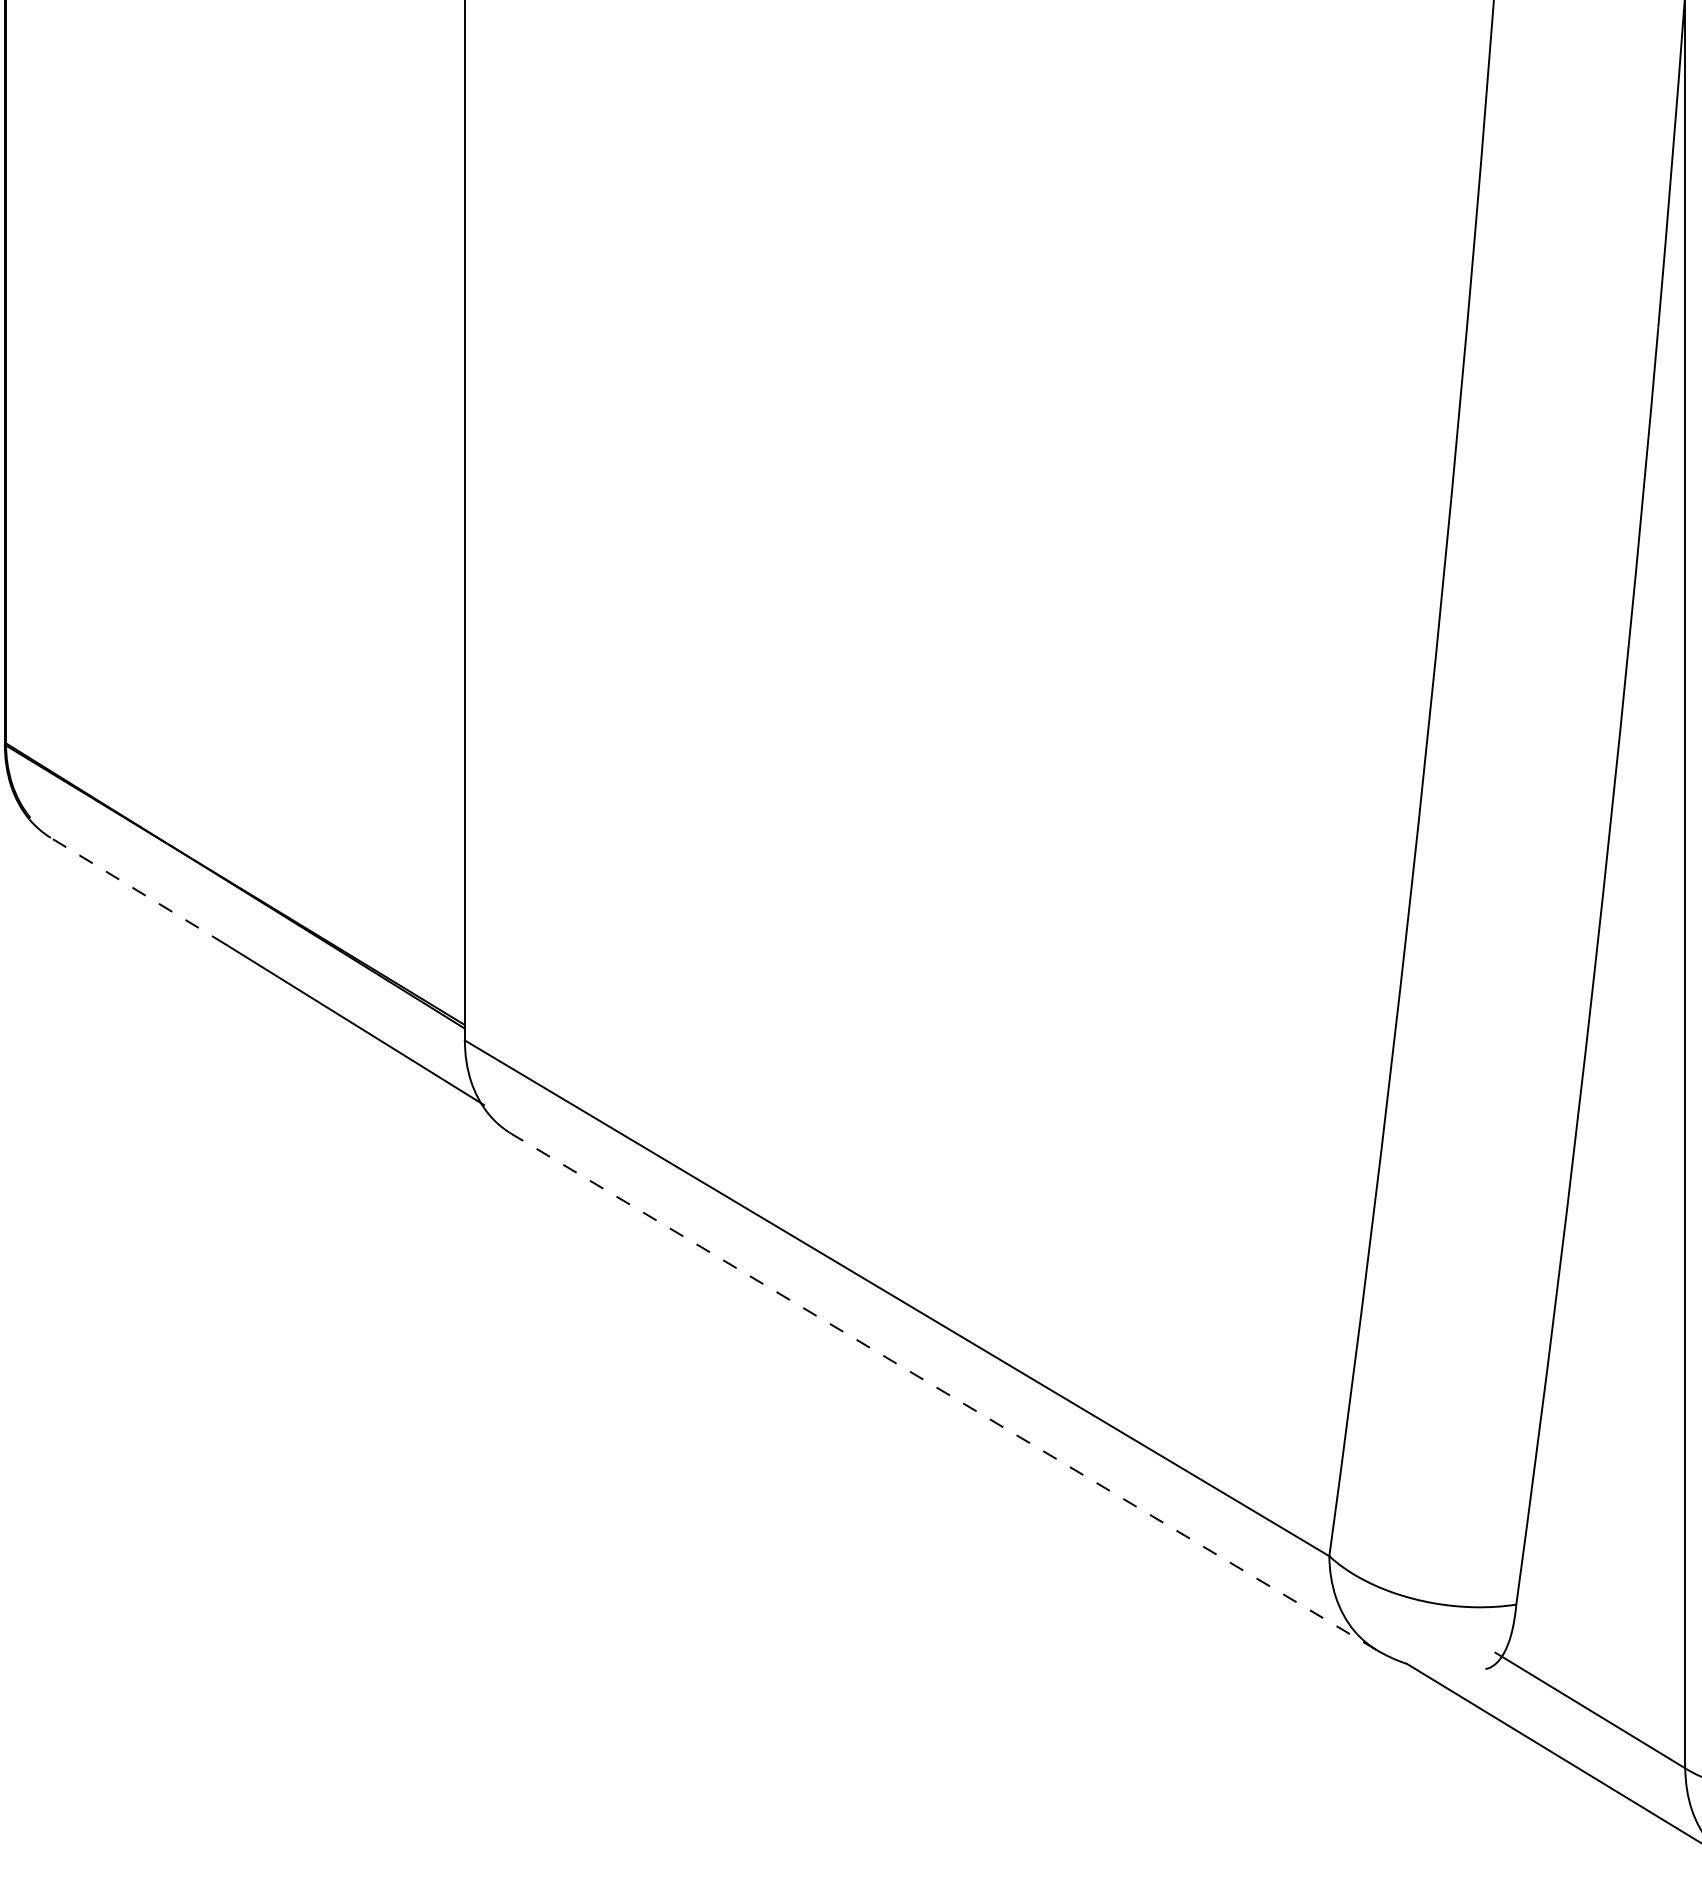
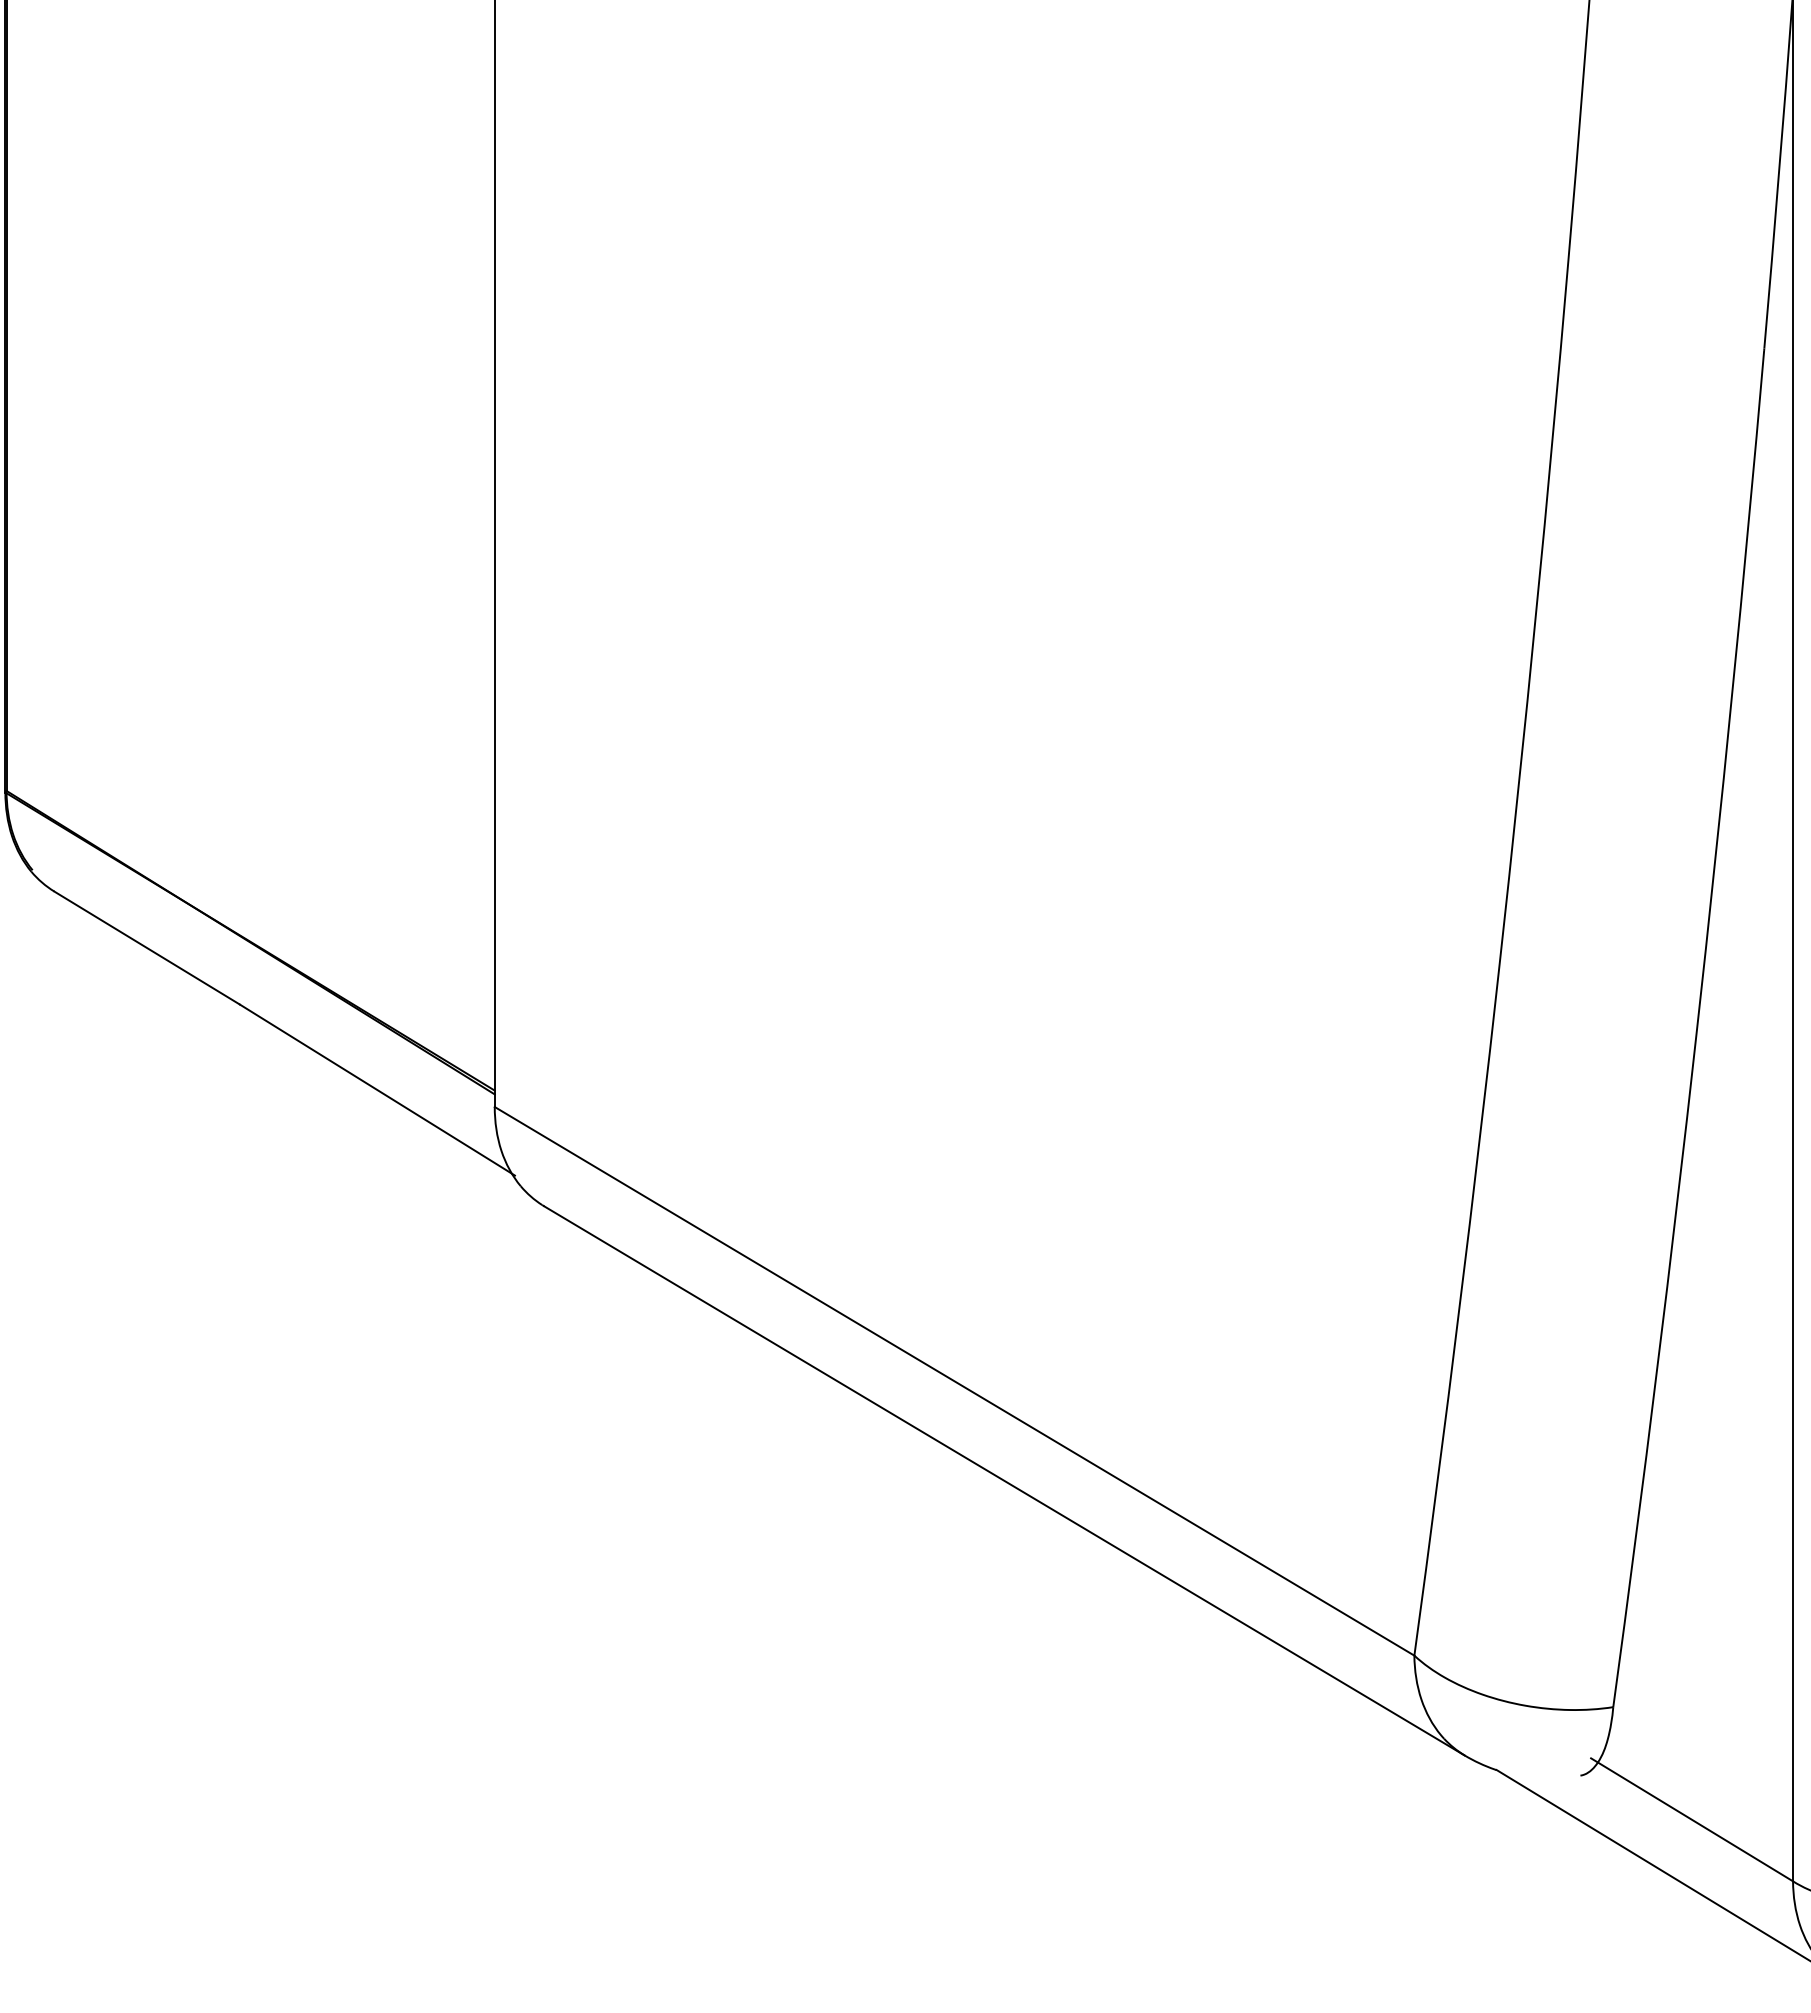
line: (138, 891) -> (147, 948), dashed -> solid
line: (944, 1391) -> (1004, 1480), dashed -> solid

